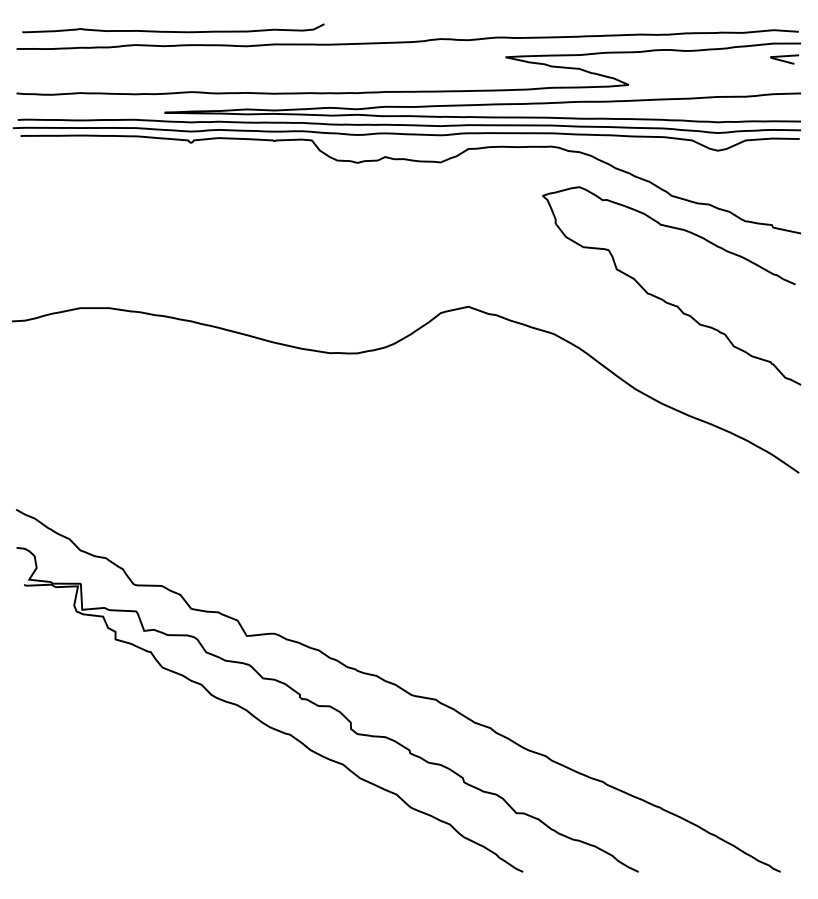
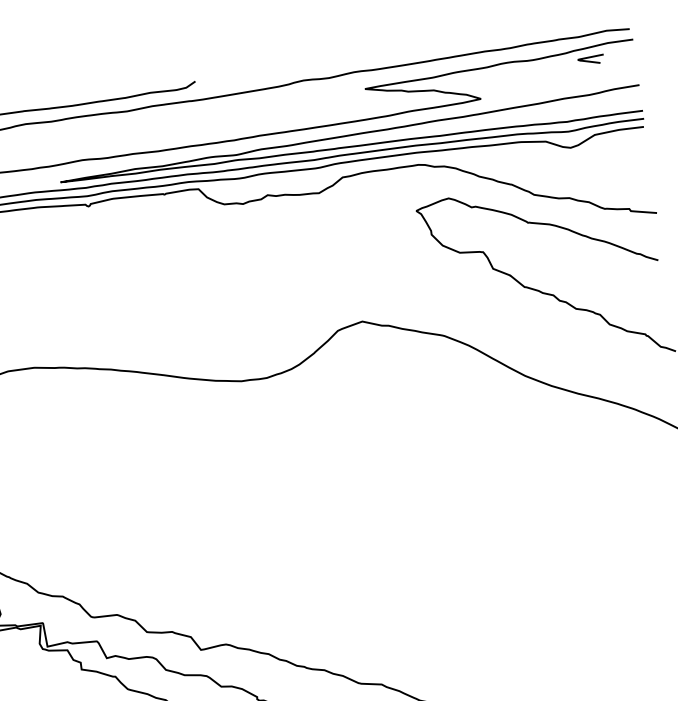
curve: (784, 60) -> (591, 61), moved

